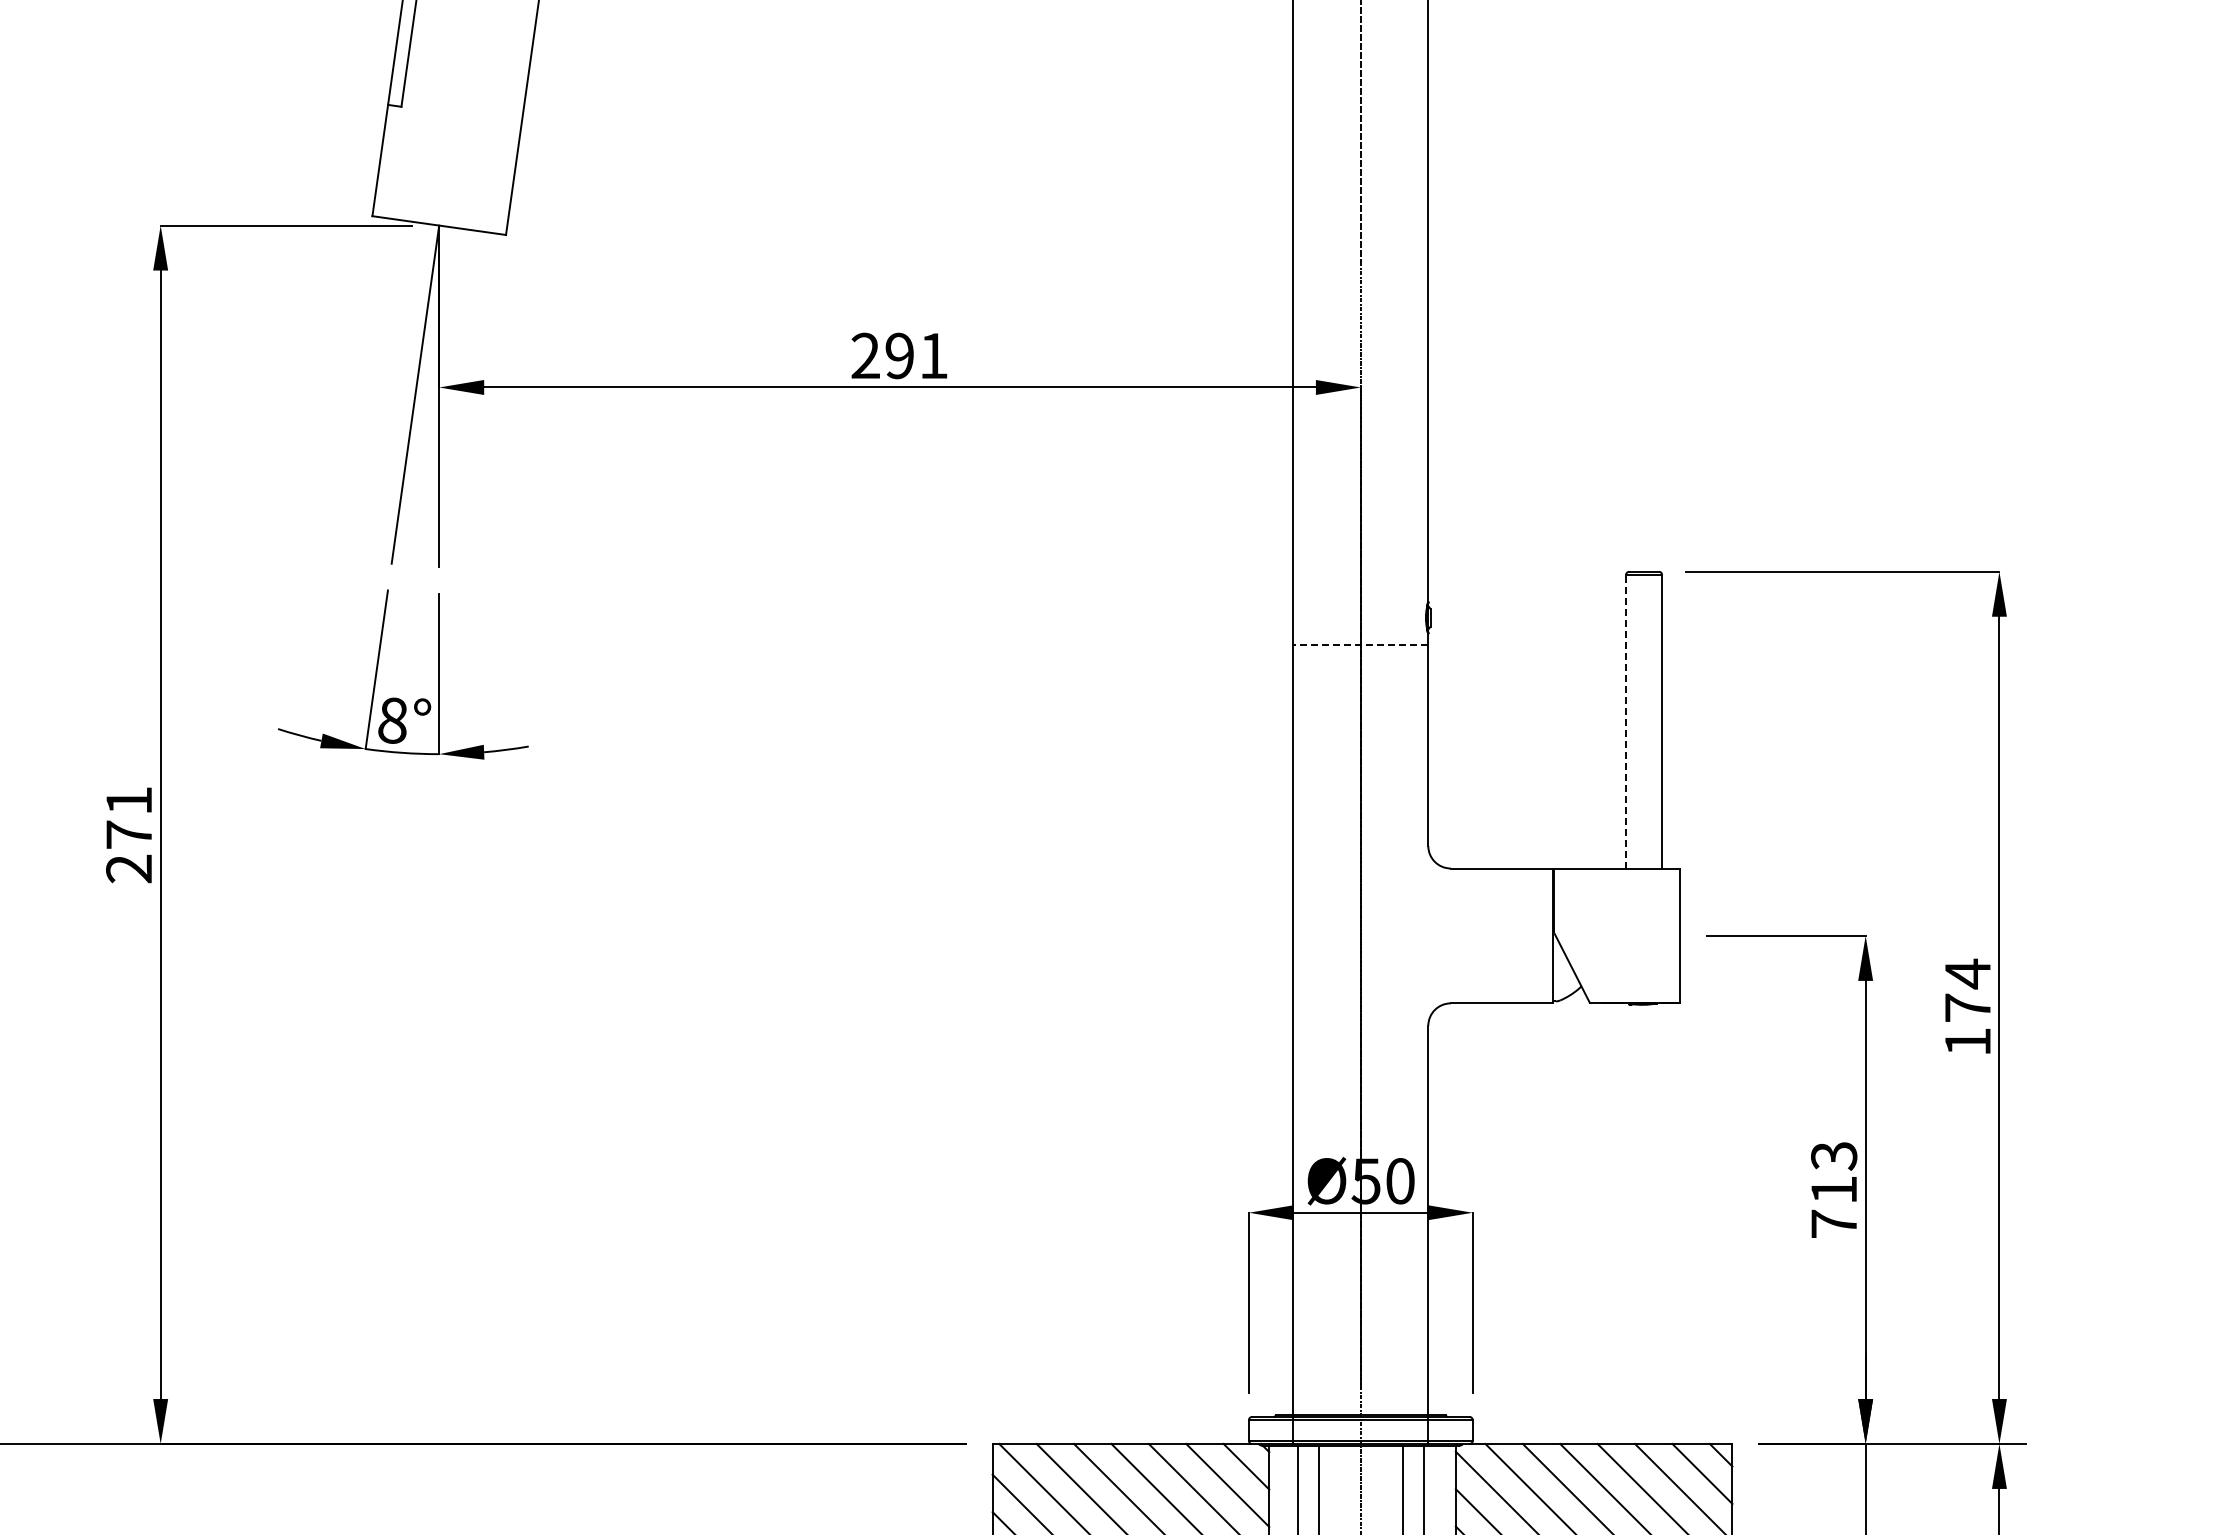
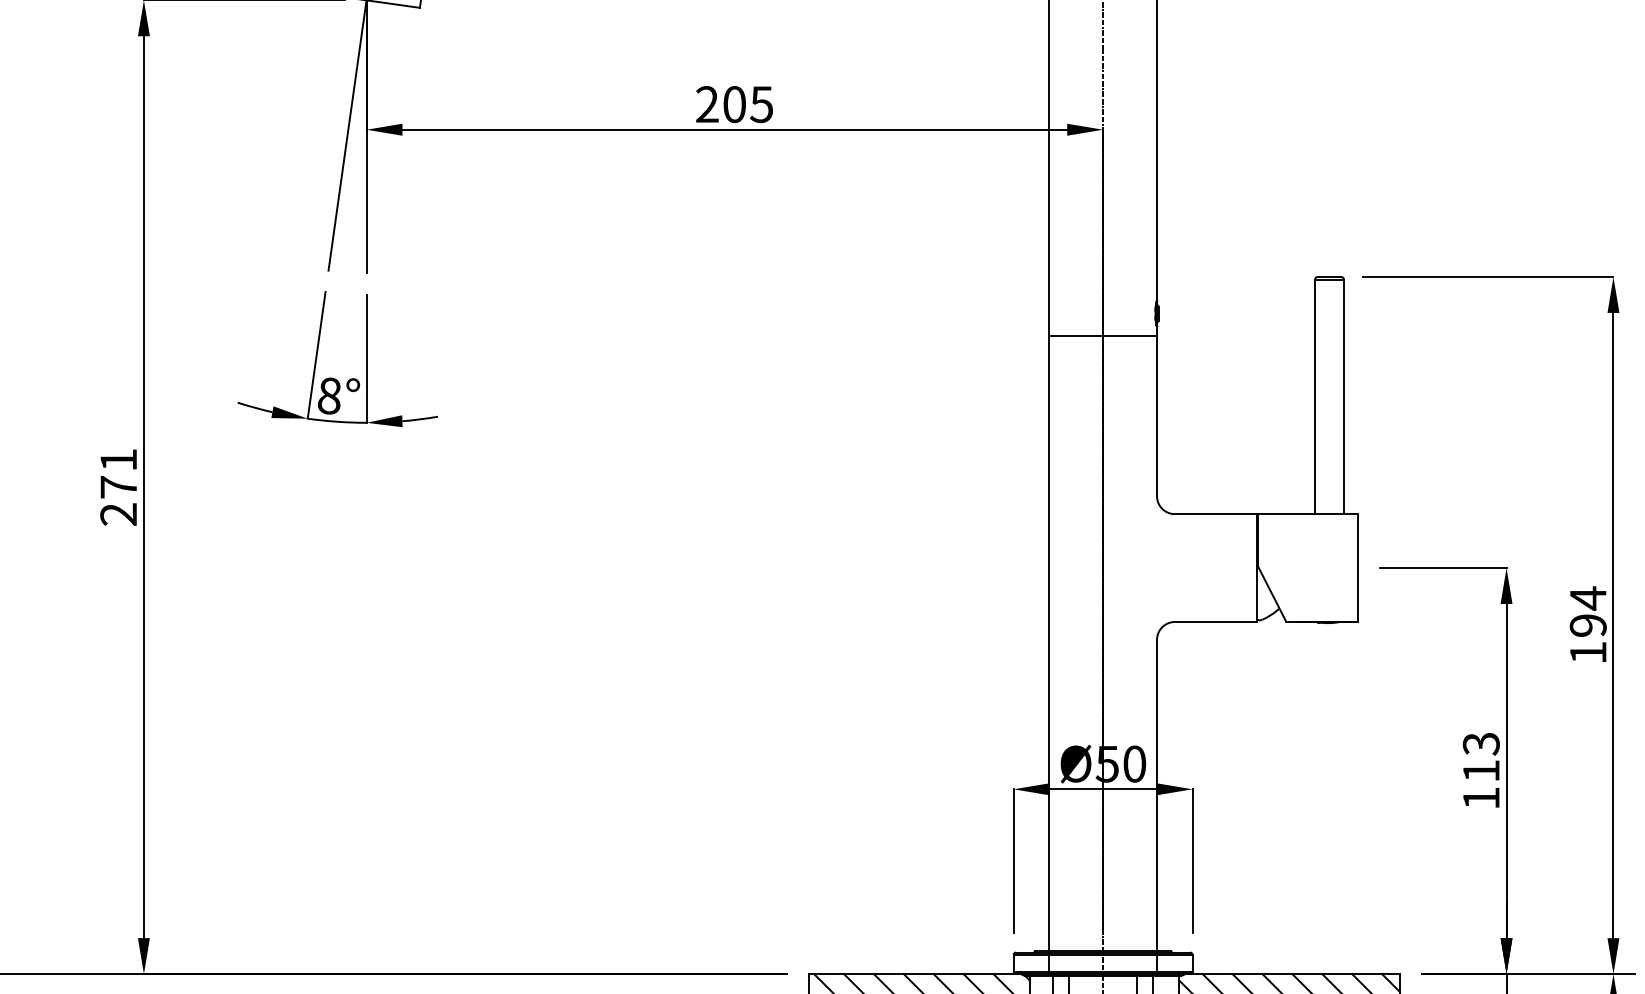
text: (916, 355) -> (747, 104), 291 -> 205
line: (1360, 644) -> (1102, 335), dashed -> solid
line: (1626, 721) -> (1315, 396), dashed -> solid
text: (1967, 1007) -> (1587, 625), 174 -> 194
text: (1833, 1223) -> (1480, 797), 713 -> 113

